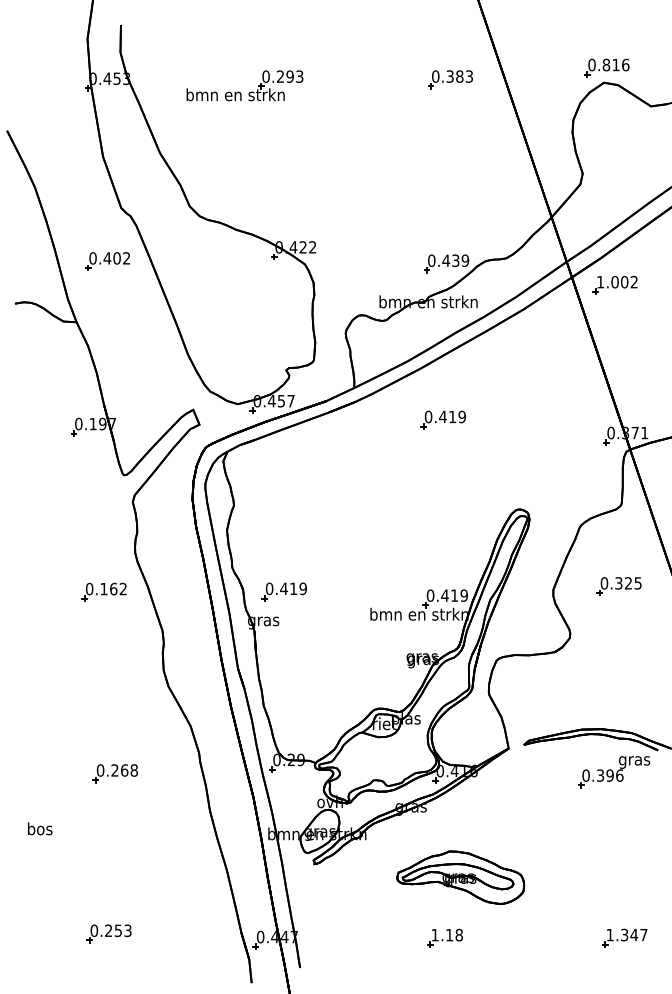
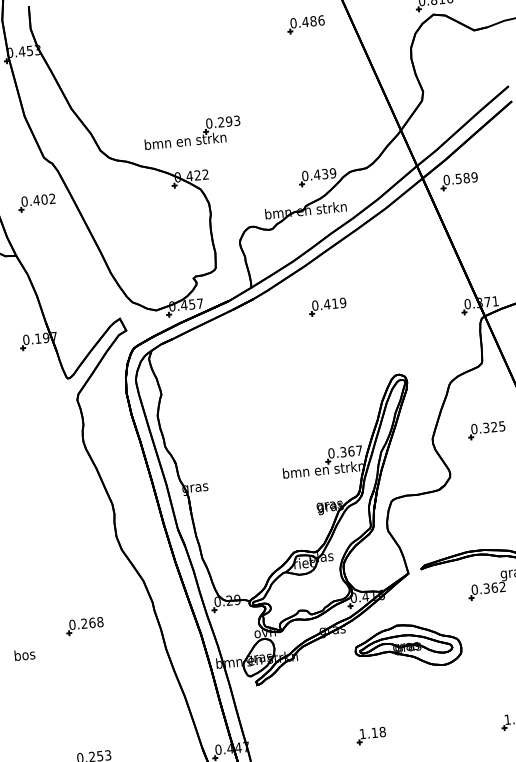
text: (459, 76) -> (313, 21), 0.383 -> 0.486
part: (239, 91) -> (188, 137), moved
text: (616, 281) -> (459, 178), 1.002 -> 0.589
part: (103, 591) -> (60, 476), removed
part: (283, 591) -> (209, 461), removed
text: (454, 595) -> (351, 451), 0.419 -> 0.367
text: (614, 775) -> (498, 587), 0.396 -> 0.362
text: (40, 828) -> (25, 654), moved
part: (460, 877) -> (407, 646), moved

